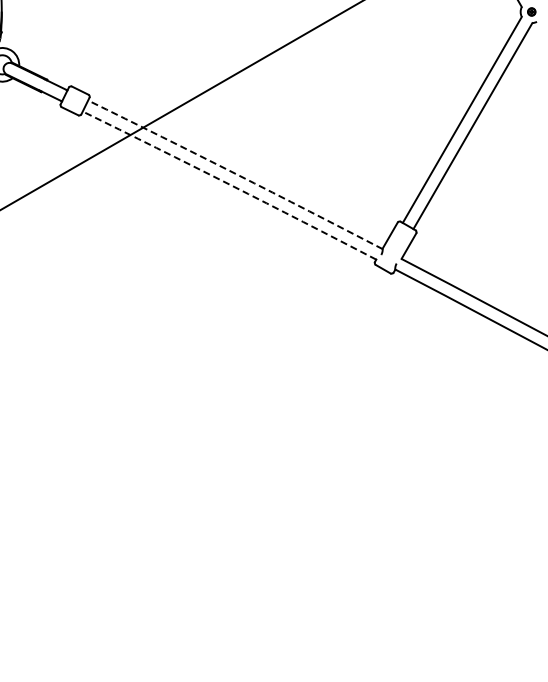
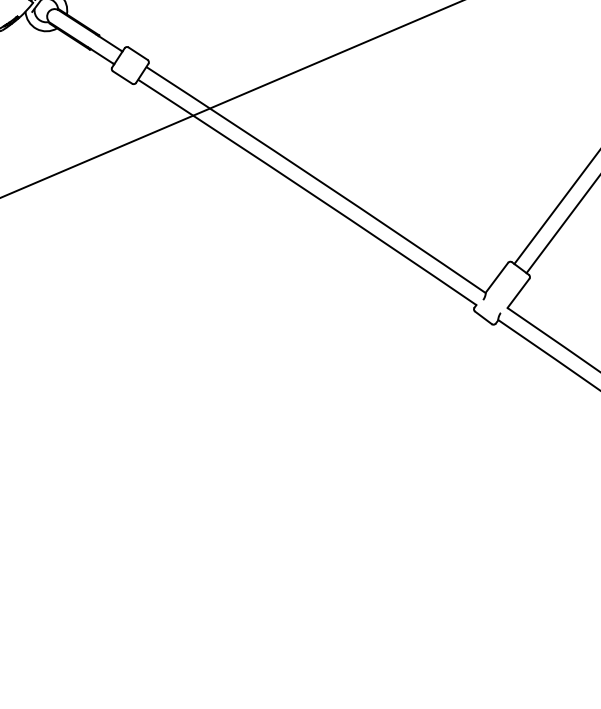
arc: (235, 173) -> (316, 178), dashed -> solid
arc: (229, 184) -> (307, 191), dashed -> solid

